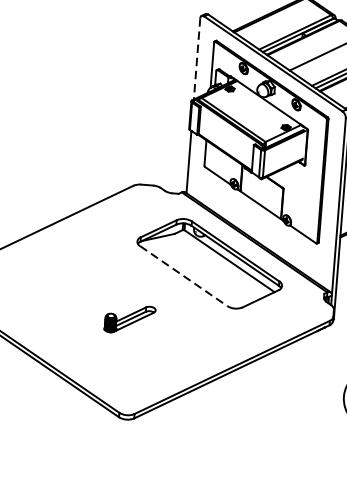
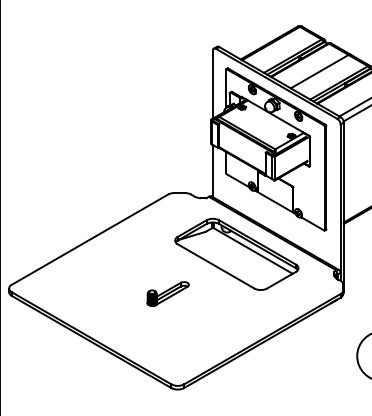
line: (196, 59) -> (212, 85), dashed -> solid
line: (184, 276) -> (216, 266), dashed -> solid
part: (129, 318) -> (167, 293), moved

